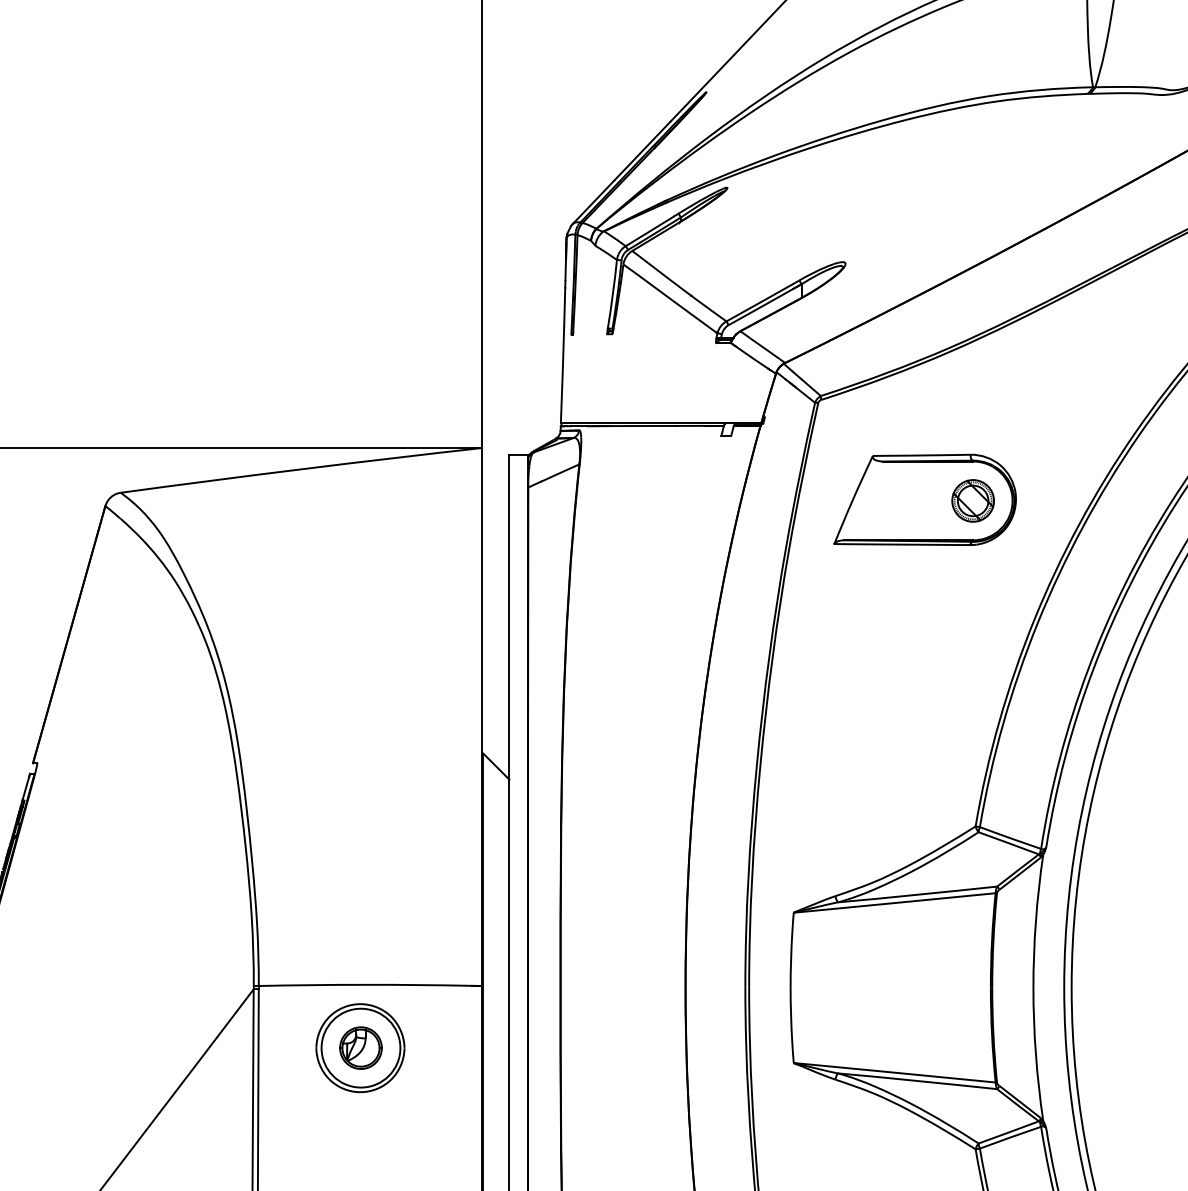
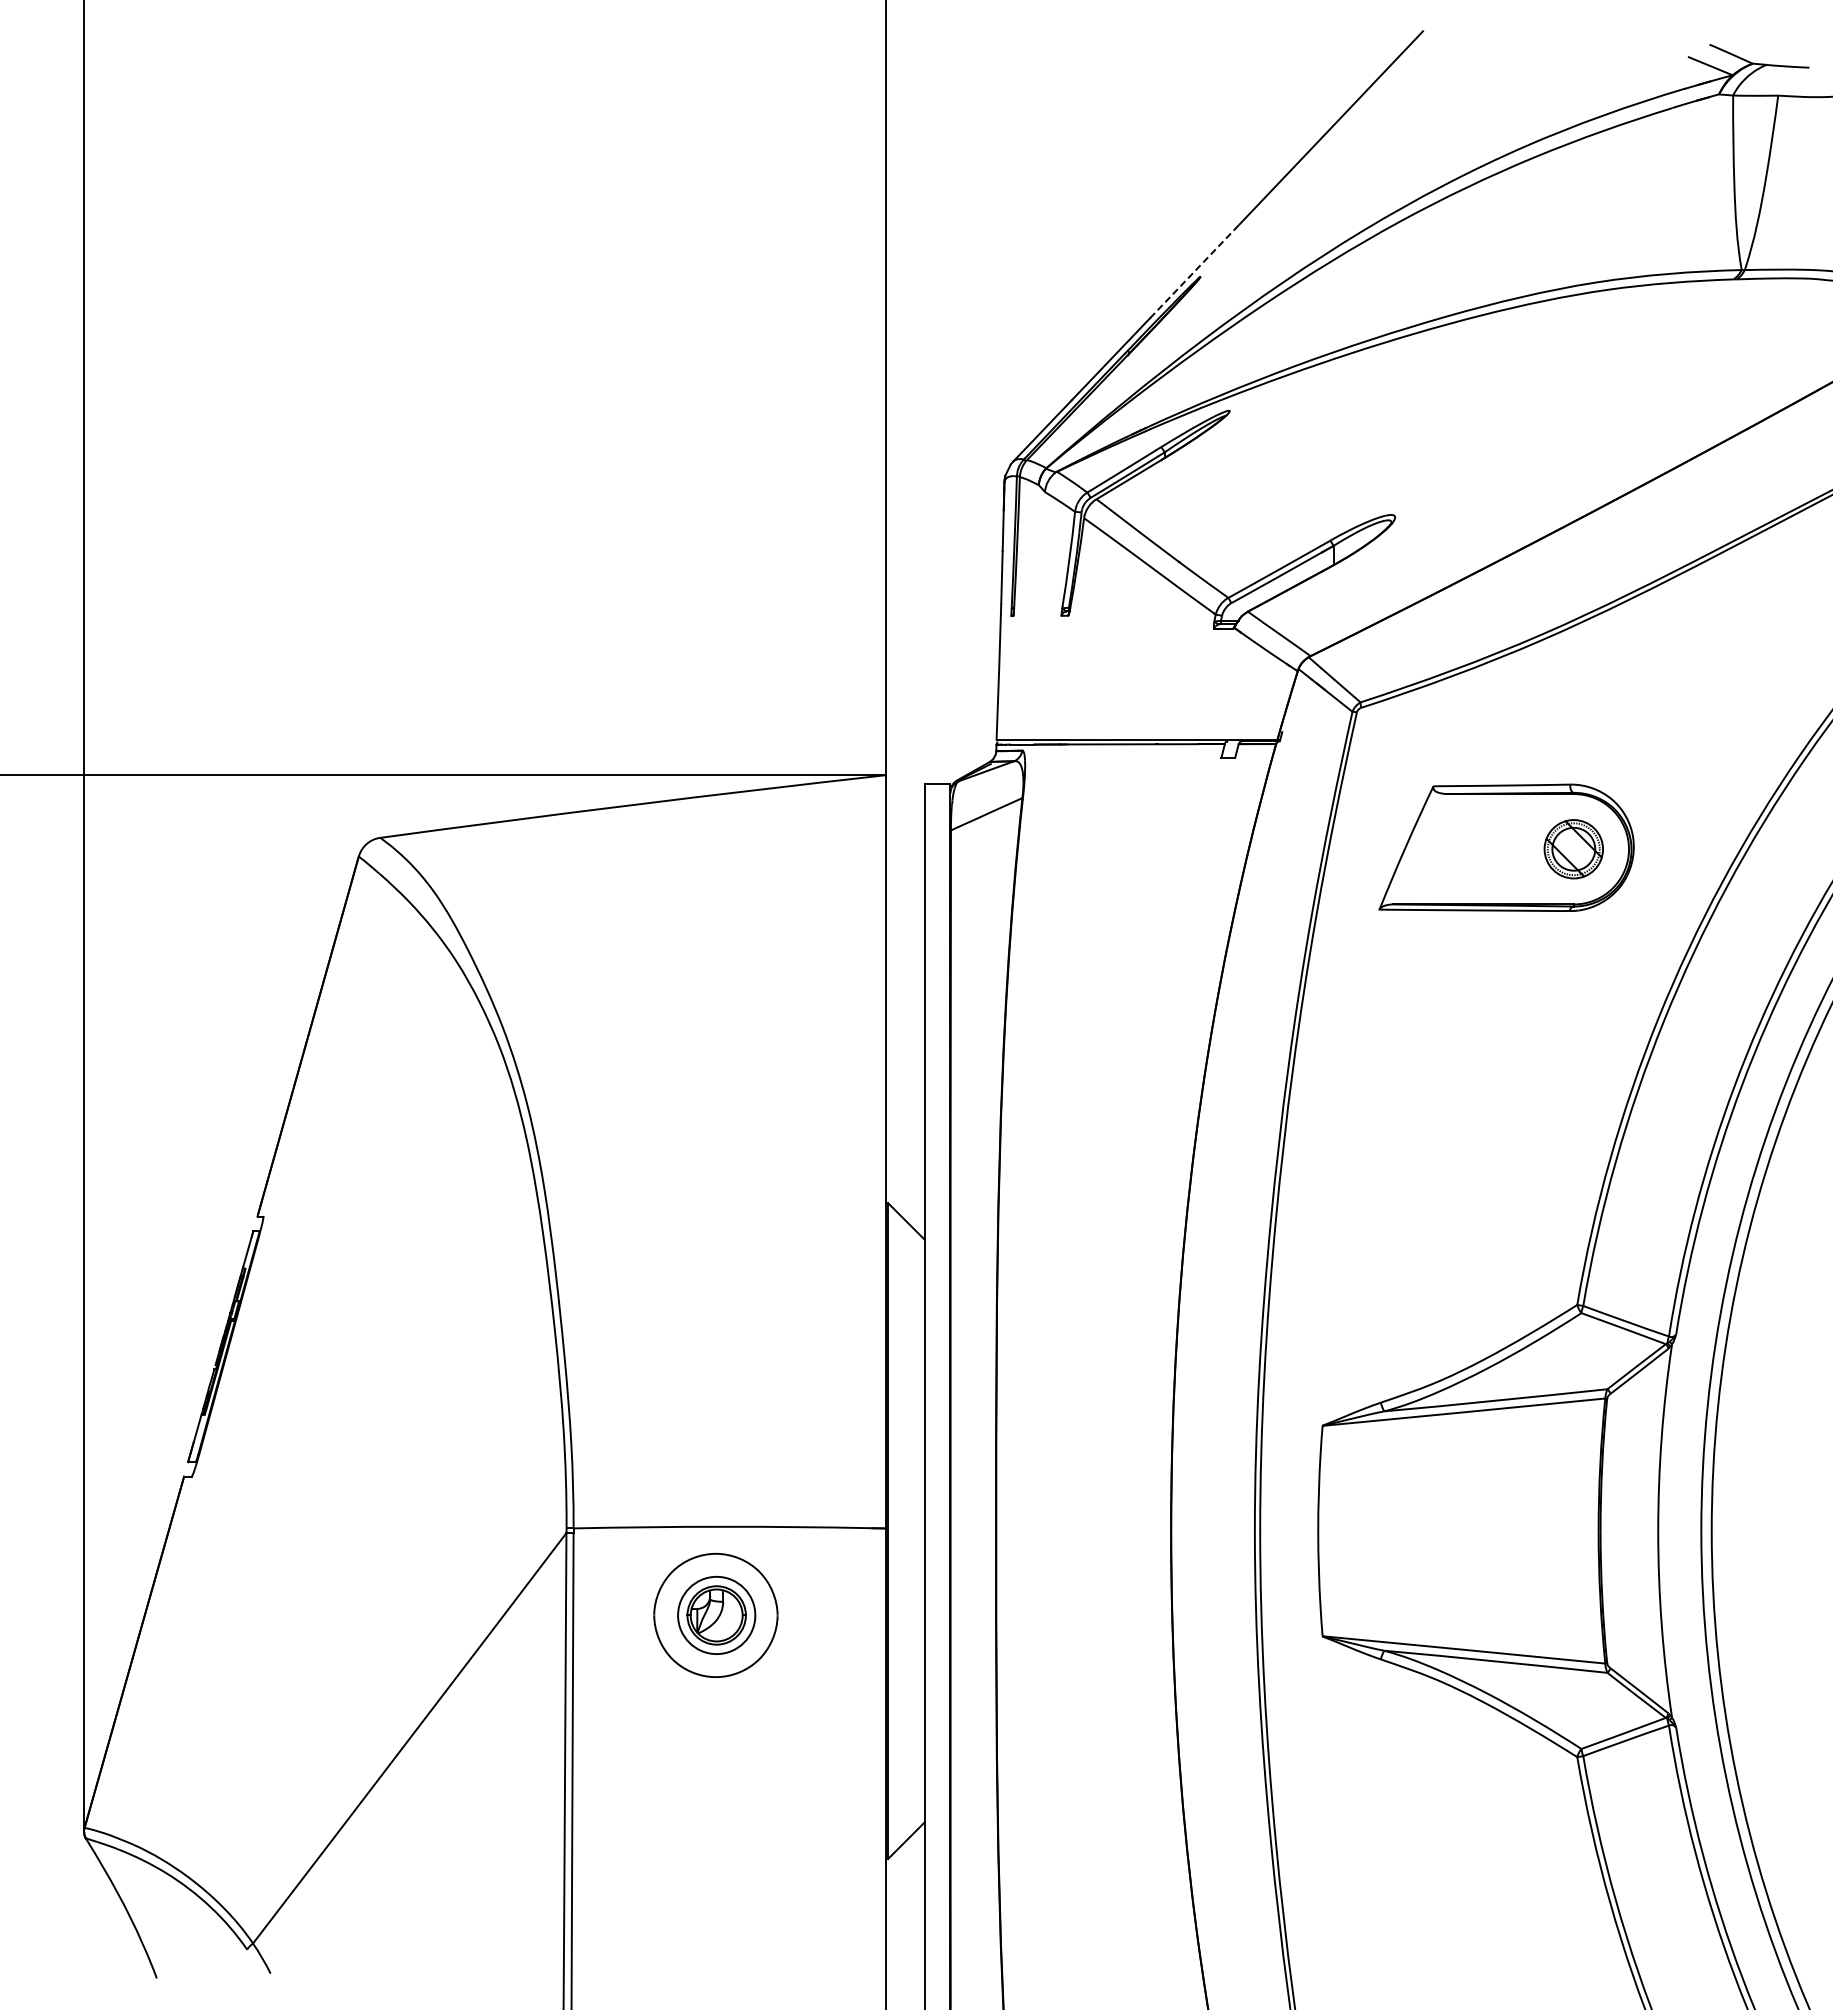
line: (701, 89) -> (1193, 272), solid -> dashed
circle: (360, 1048) -> (716, 1615), size x0.7

